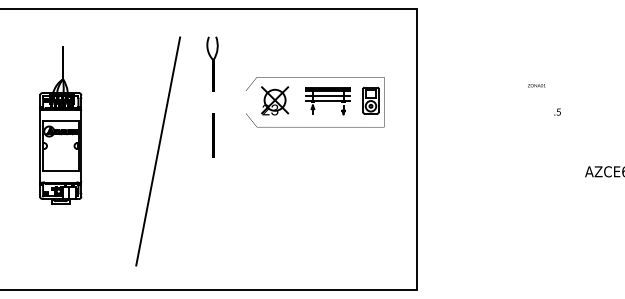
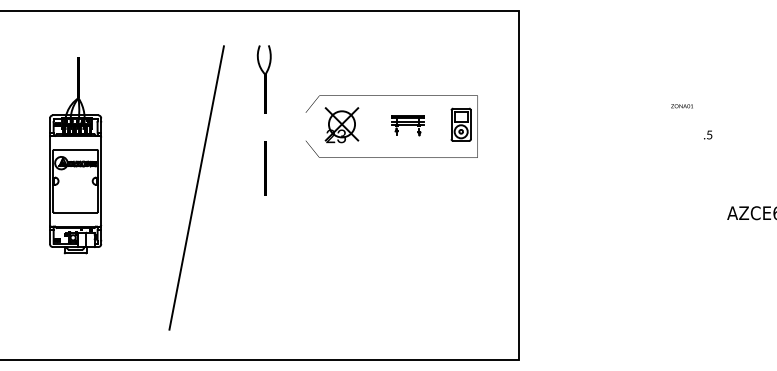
text: (536, 85) -> (681, 106), moved
part: (327, 101) -> (407, 125), size x0.6
text: (557, 111) -> (708, 134), moved

